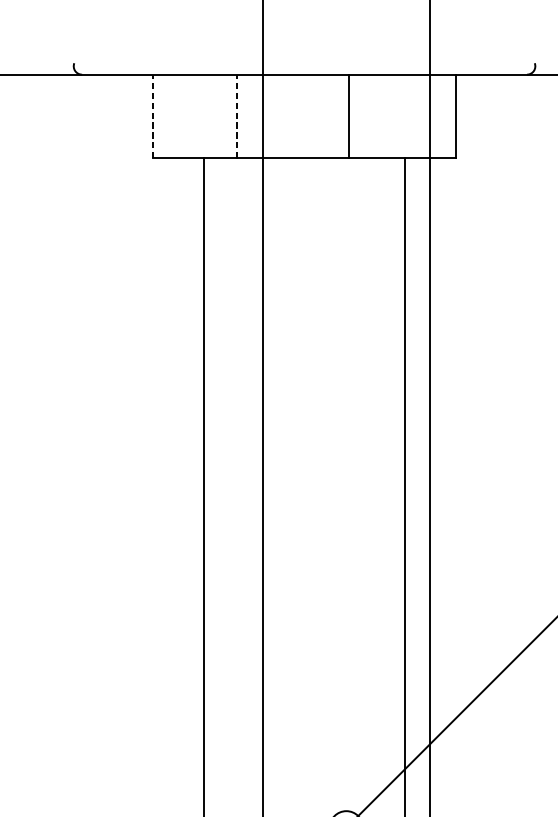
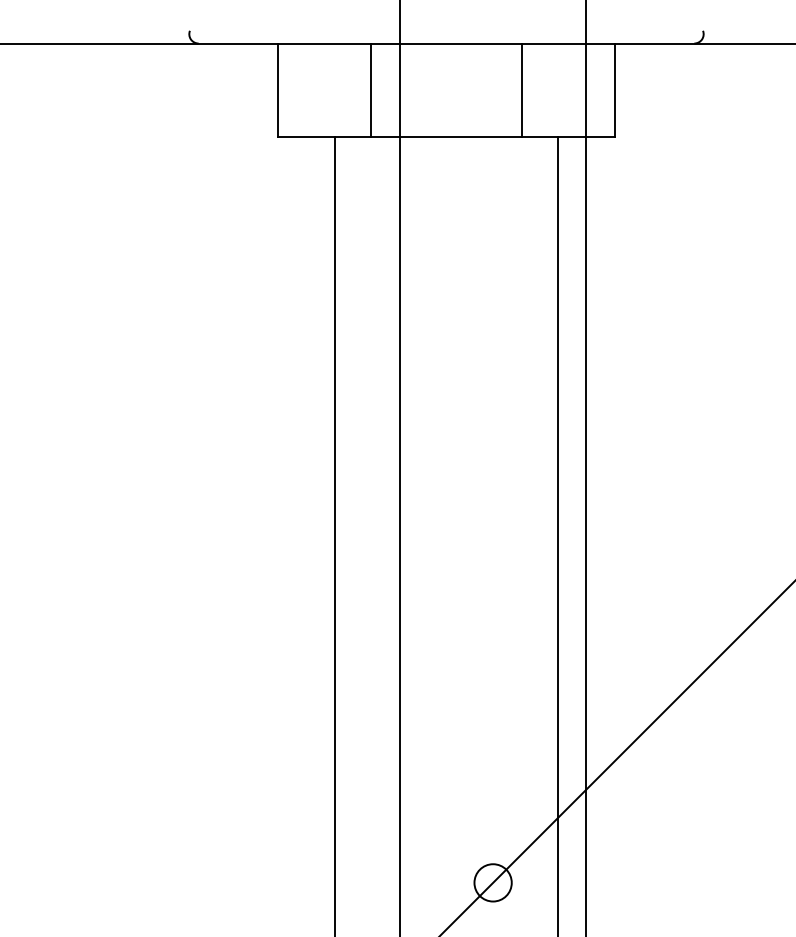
line: (348, 115) -> (521, 89), moved
line: (152, 116) -> (277, 90), dashed -> solid
line: (237, 116) -> (371, 90), dashed -> solid

